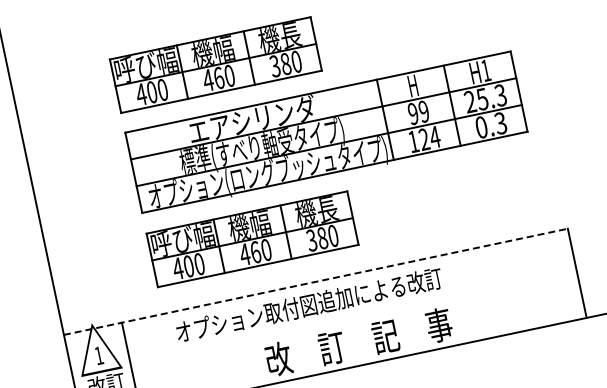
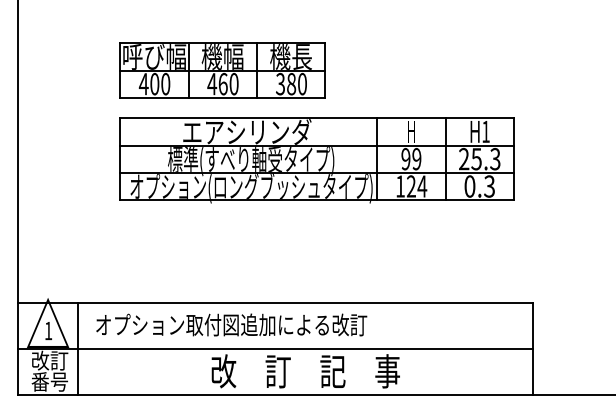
part: (252, 239) -> (222, 248), removed
line: (316, 281) -> (276, 303), dashed -> solid
text: (309, 304) -> (231, 324), moved
line: (324, 327) -> (275, 349), added

